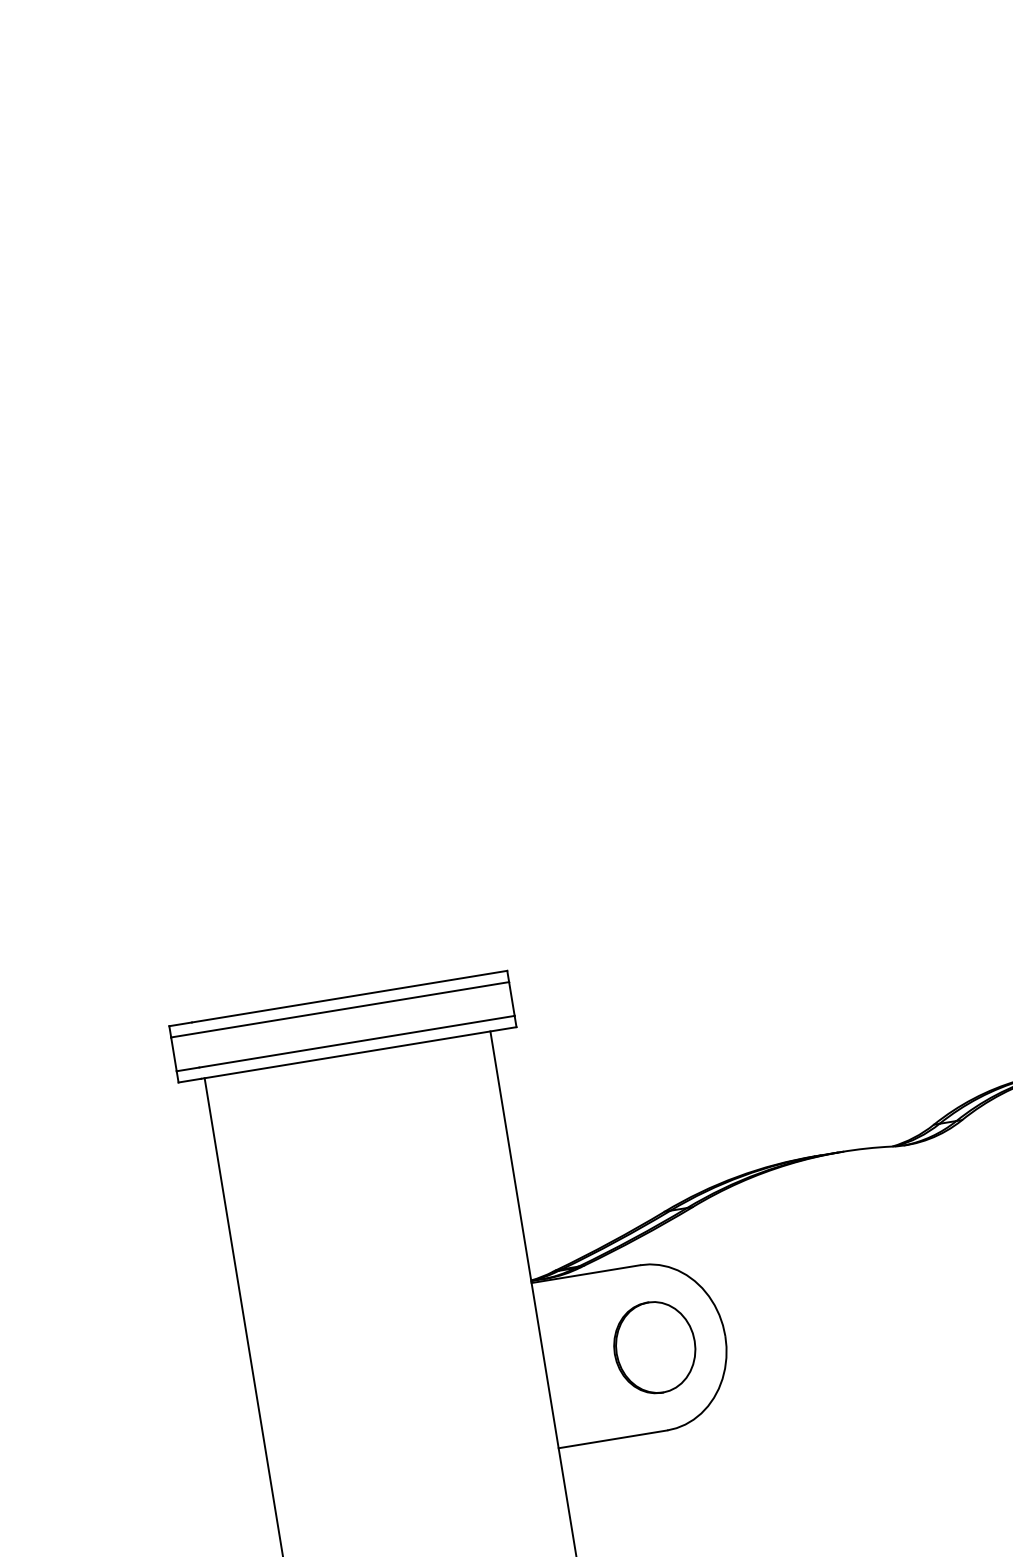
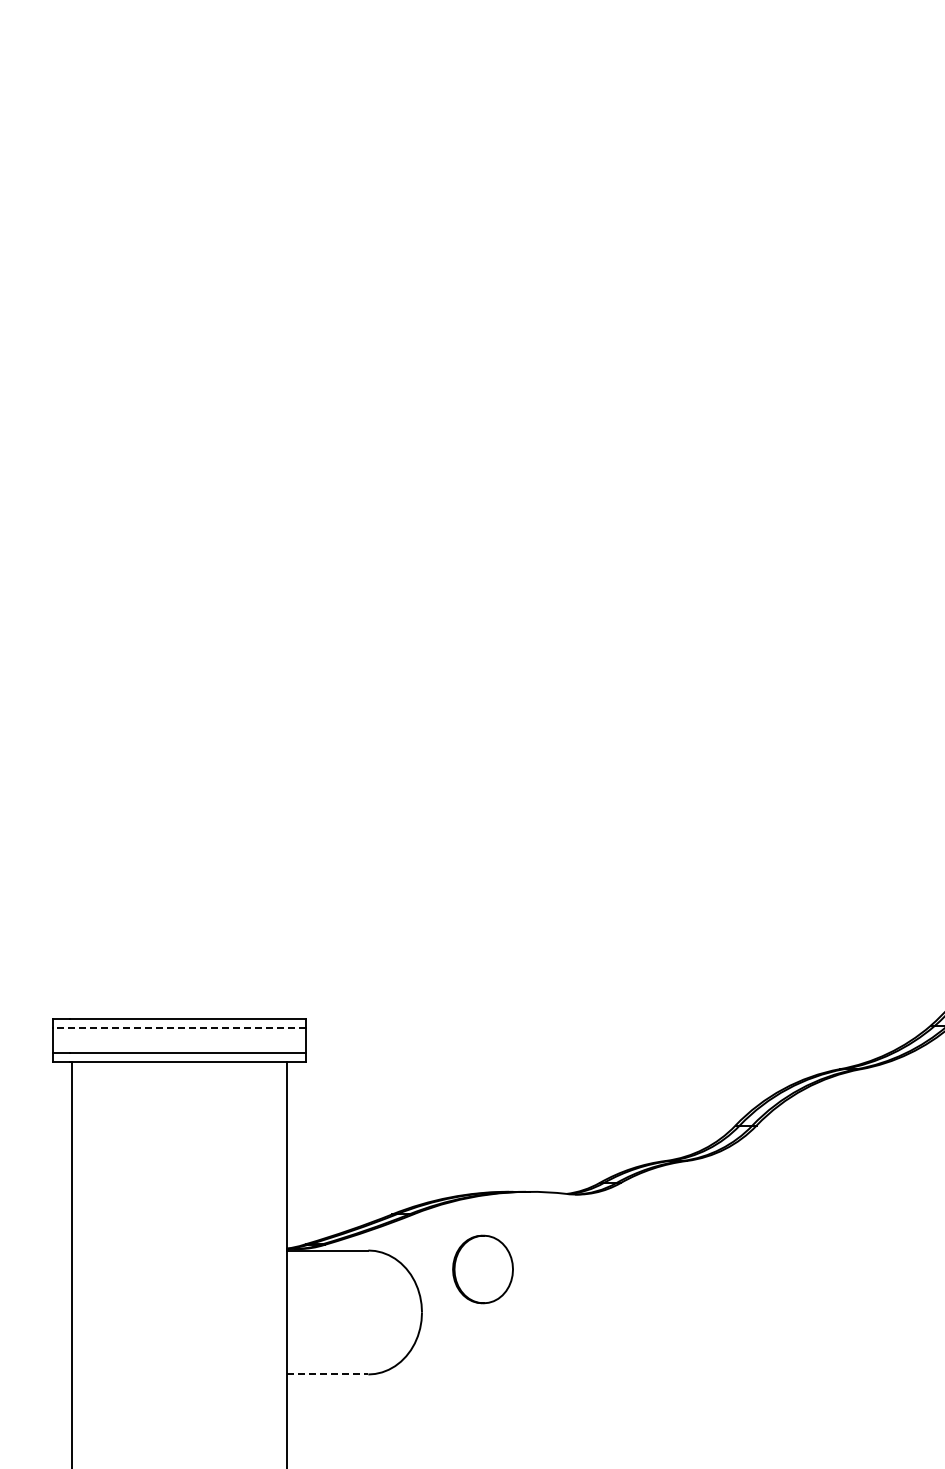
line: (340, 1009) -> (179, 1027), solid -> dashed
part: (654, 1347) -> (482, 1269), moved
line: (612, 1439) -> (327, 1374), solid -> dashed

